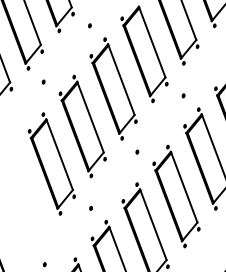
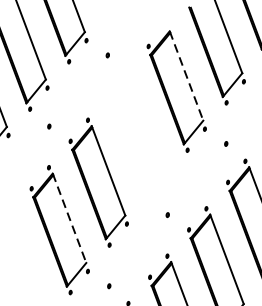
line: (152, 42) -> (186, 76), solid -> dashed
part: (113, 88) -> (137, 134), removed
line: (59, 154) -> (69, 218), solid -> dashed

